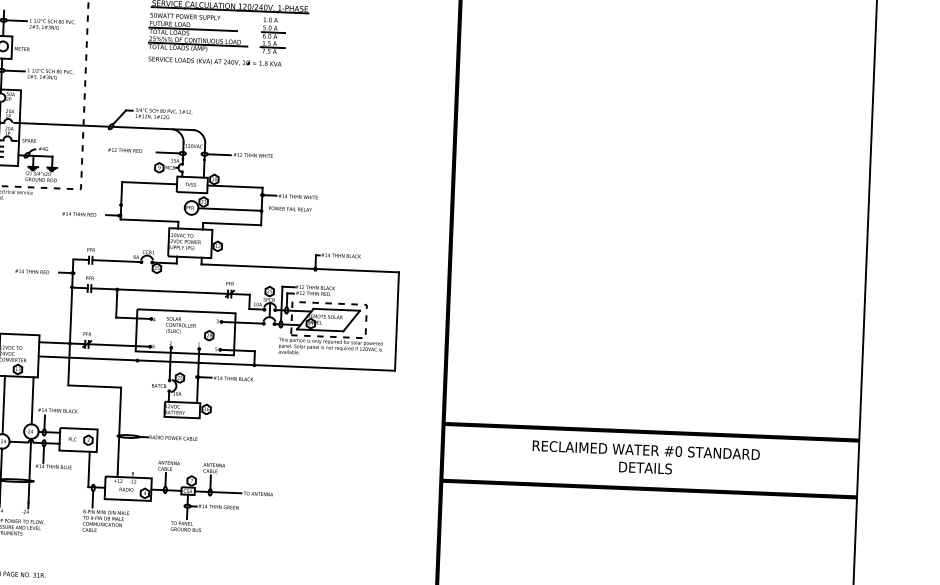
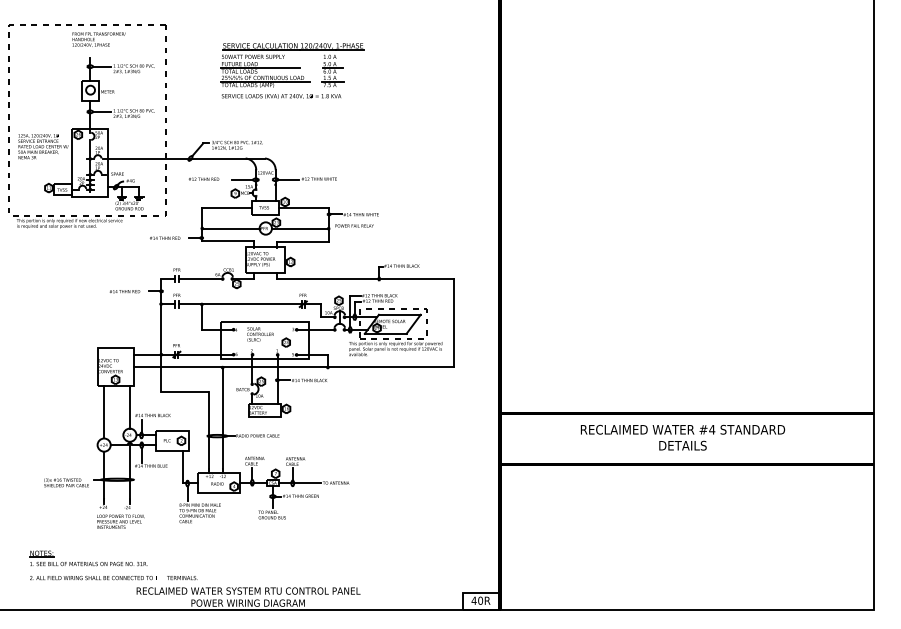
line: (152, 206) -> (230, 228), added
line: (134, 418) -> (222, 419), added
text: (679, 451) -> (712, 429), #0 -> #4

